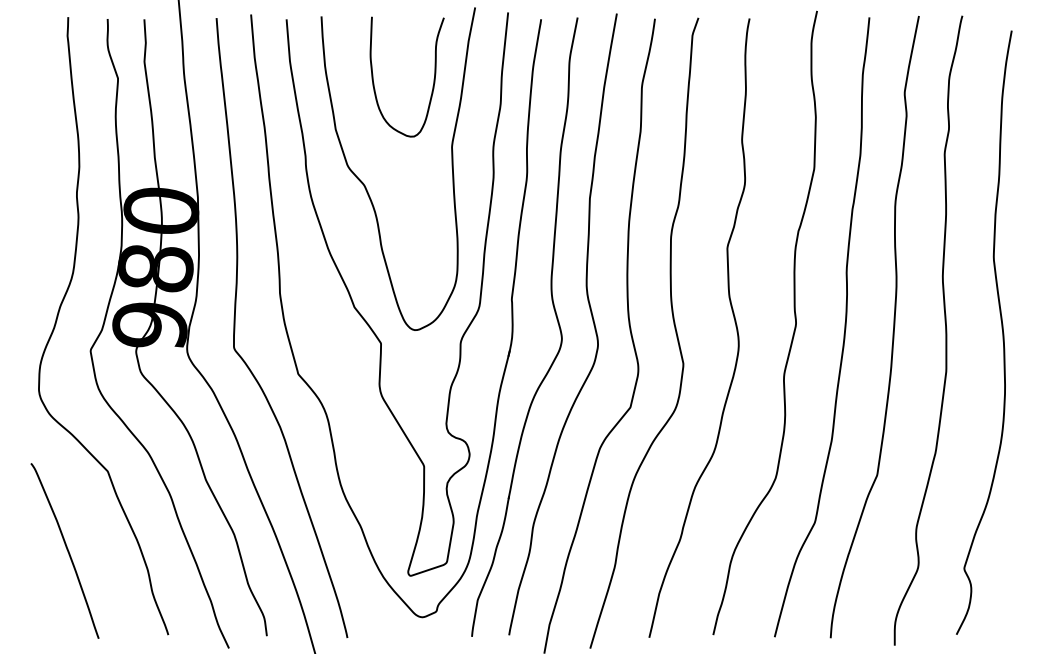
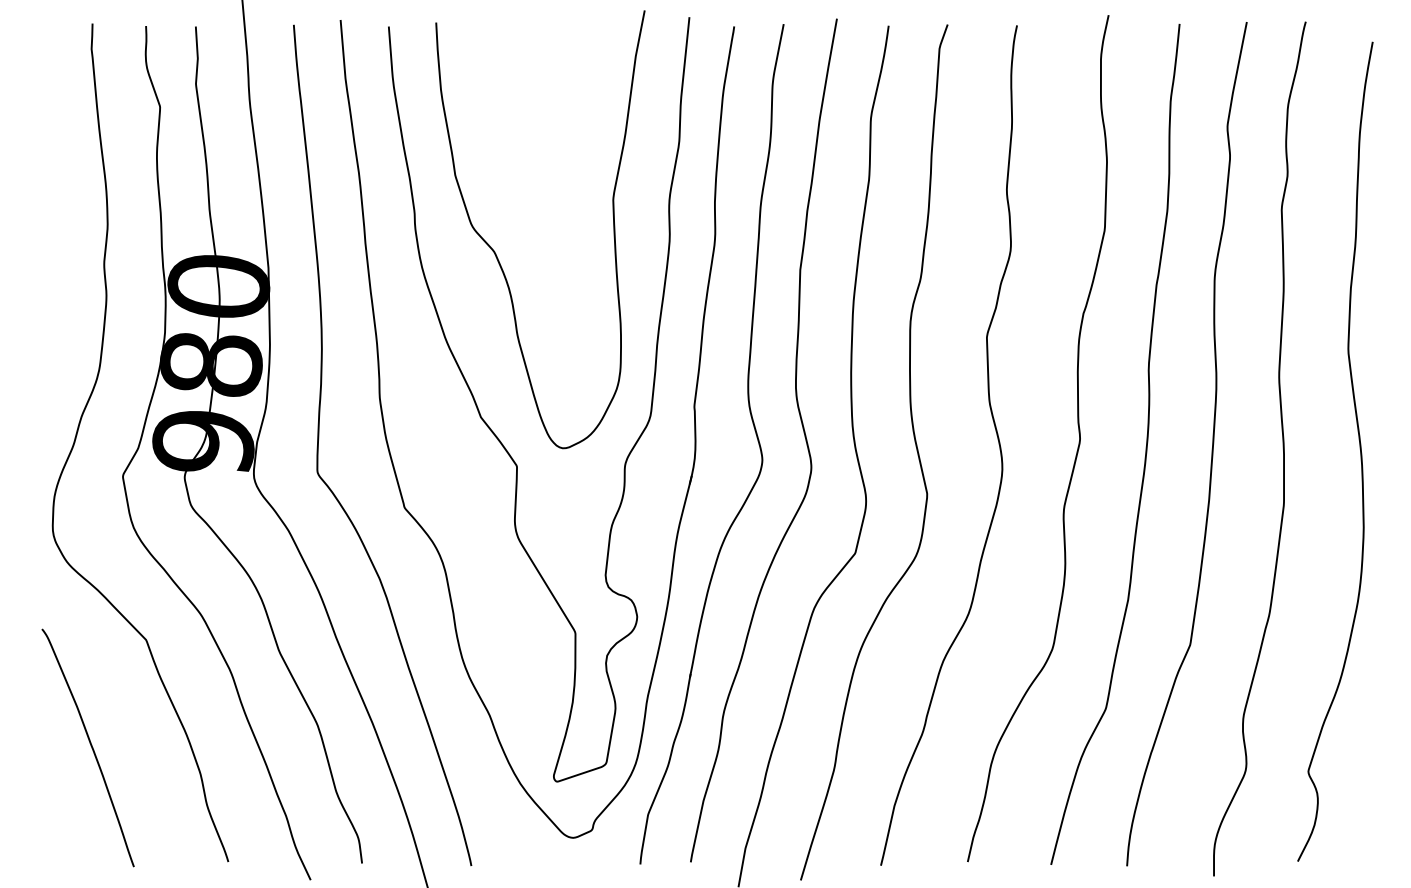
curve: (433, 79) -> (588, 108), removed

